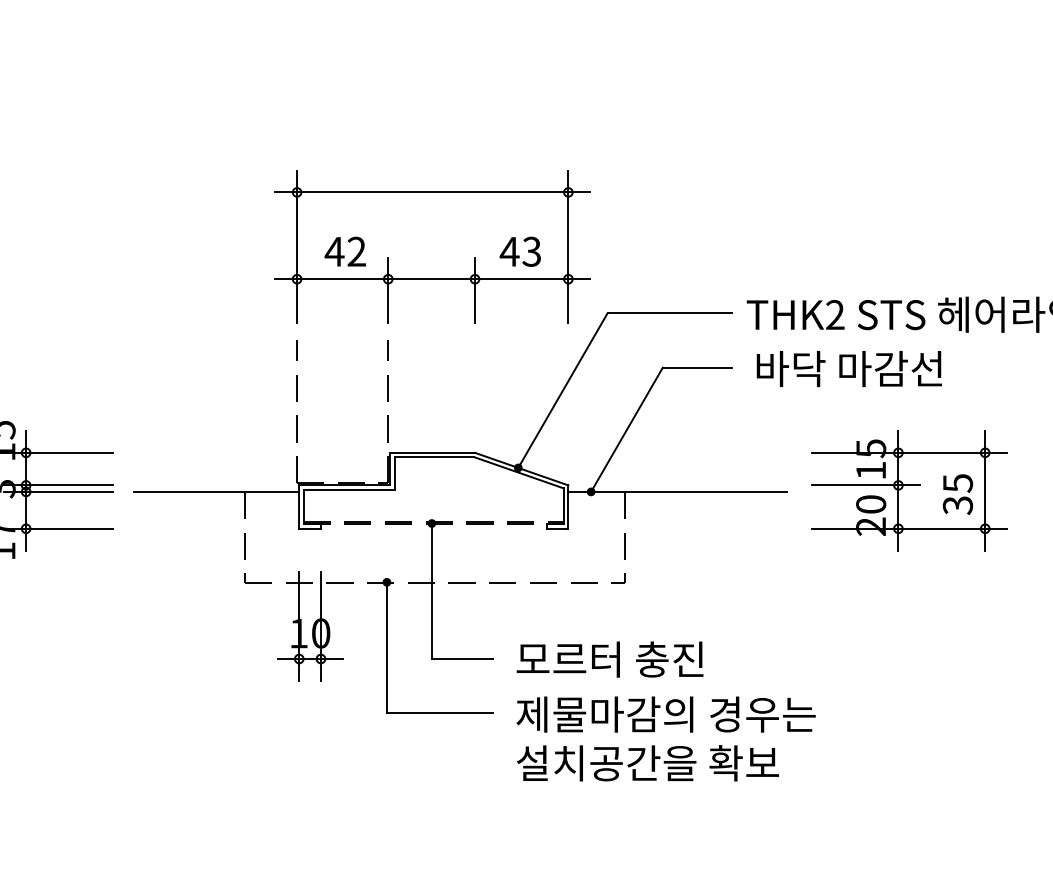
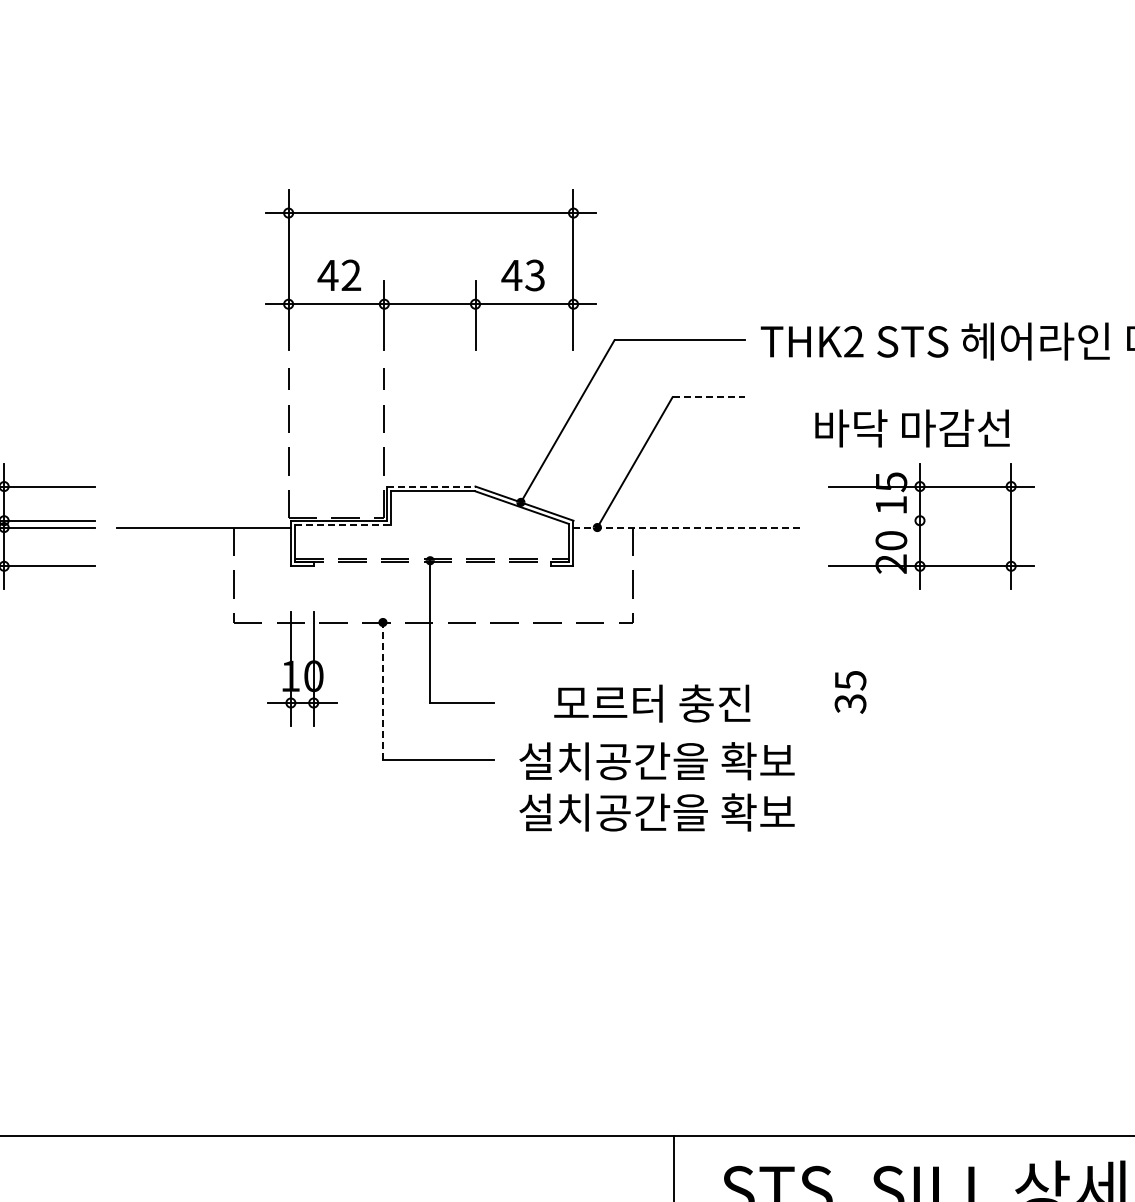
line: (697, 368) -> (709, 397), solid -> dashed
text: (849, 368) -> (912, 428), moved
line: (433, 452) -> (431, 486), solid -> dashed
line: (865, 485) -> (885, 520), removed
line: (349, 489) -> (343, 525), solid -> dashed
line: (677, 491) -> (688, 527), solid -> dashed
text: (957, 494) -> (850, 692), moved
line: (386, 648) -> (382, 691), solid -> dashed
text: (610, 659) -> (652, 703), moved
text: (666, 714) -> (676, 761), 제물마감의 경우는 -> 설치공간을 확보

